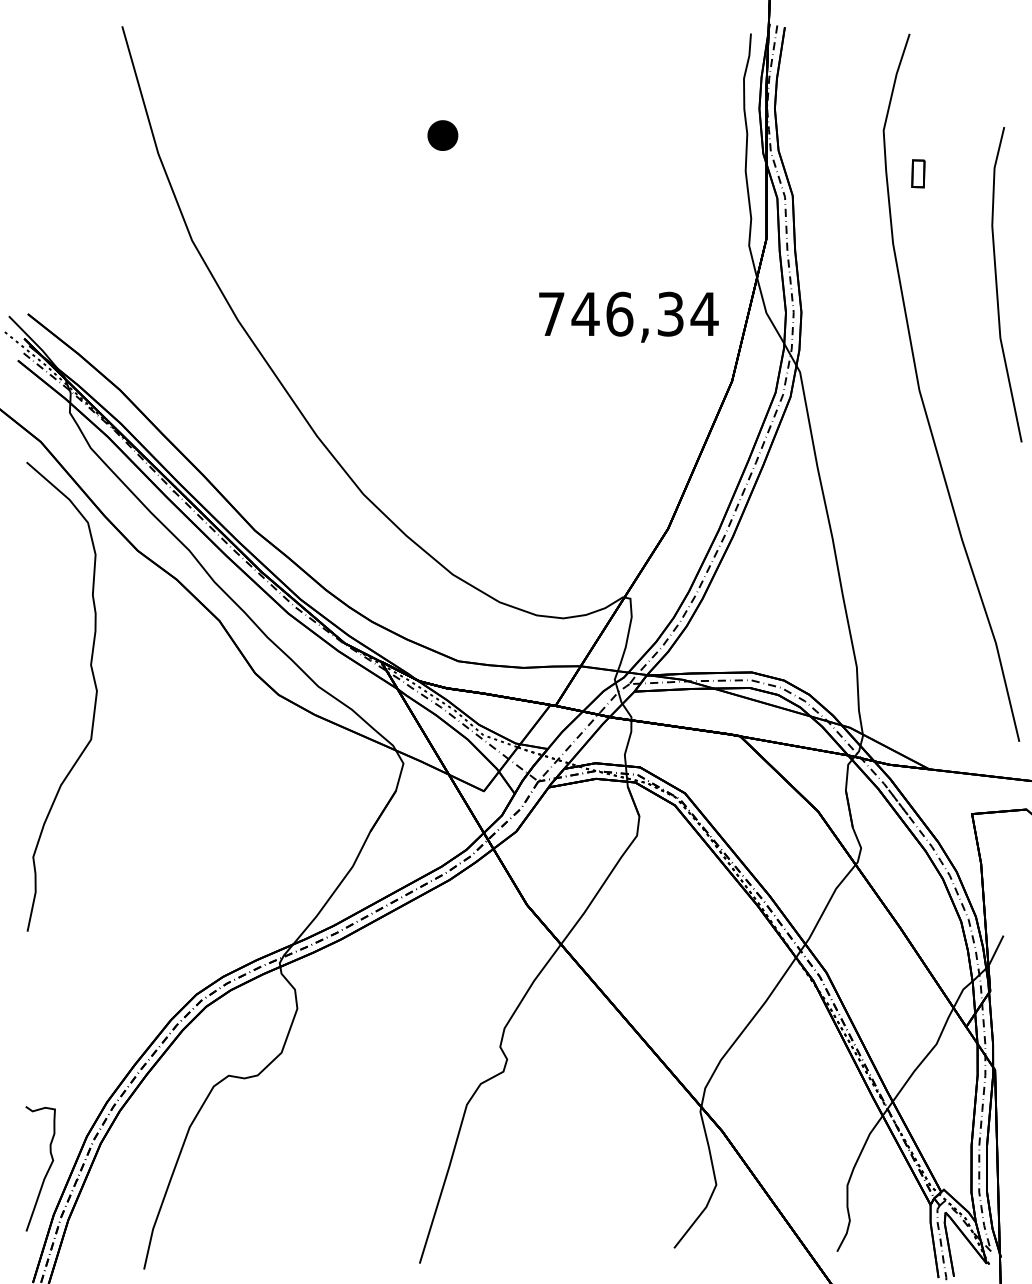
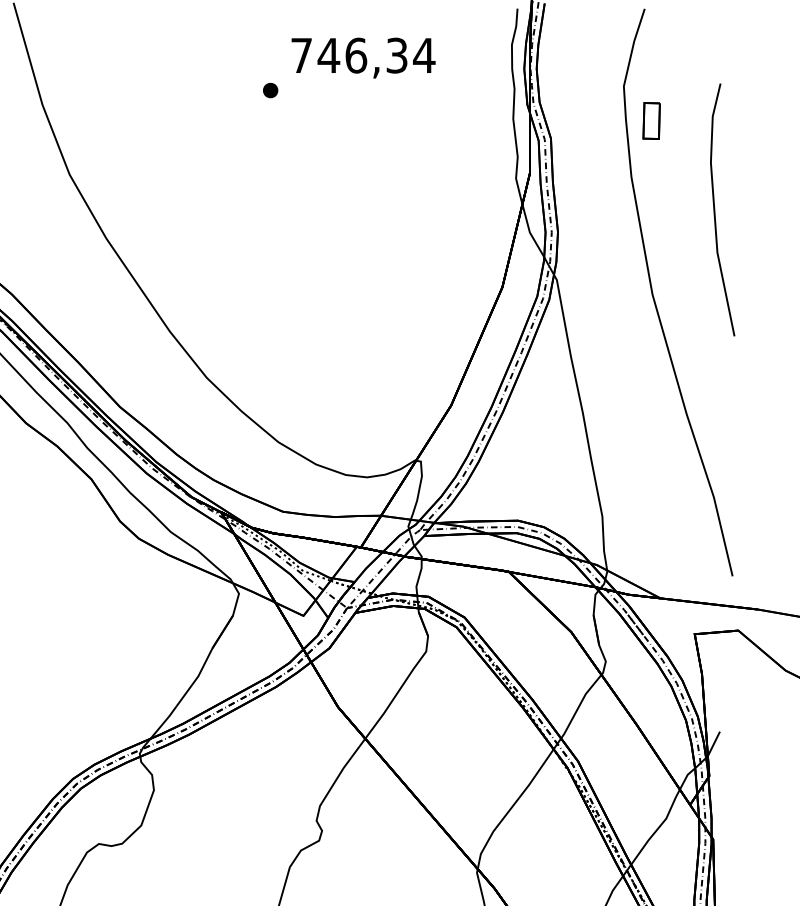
part: (442, 135) -> (270, 90), size x0.62
part: (918, 173) -> (651, 120), size x1.67
text: (628, 316) -> (363, 57), moved

